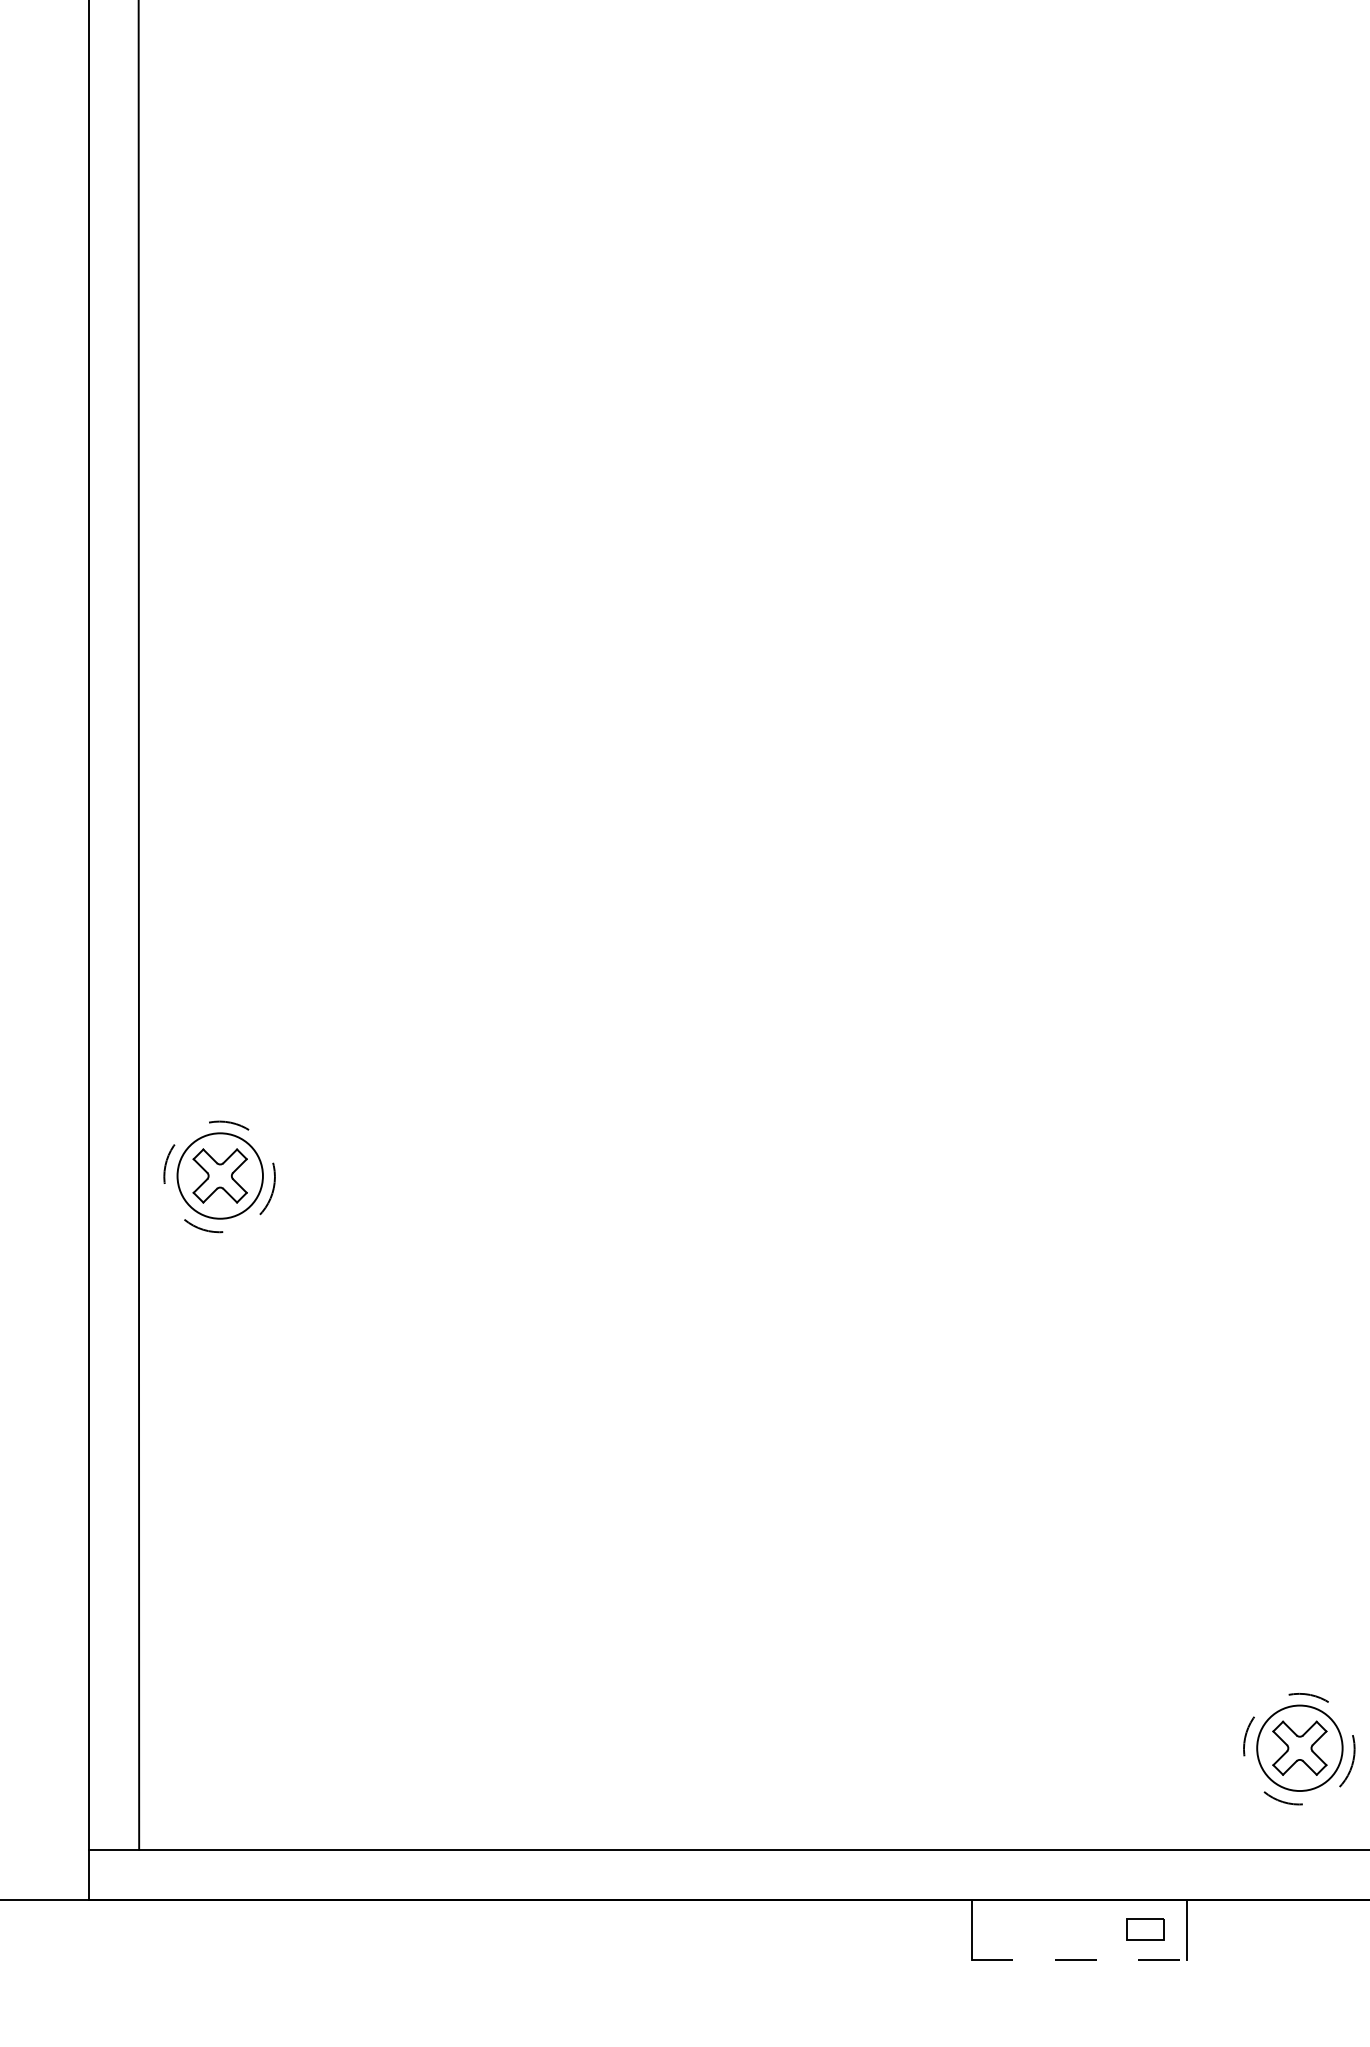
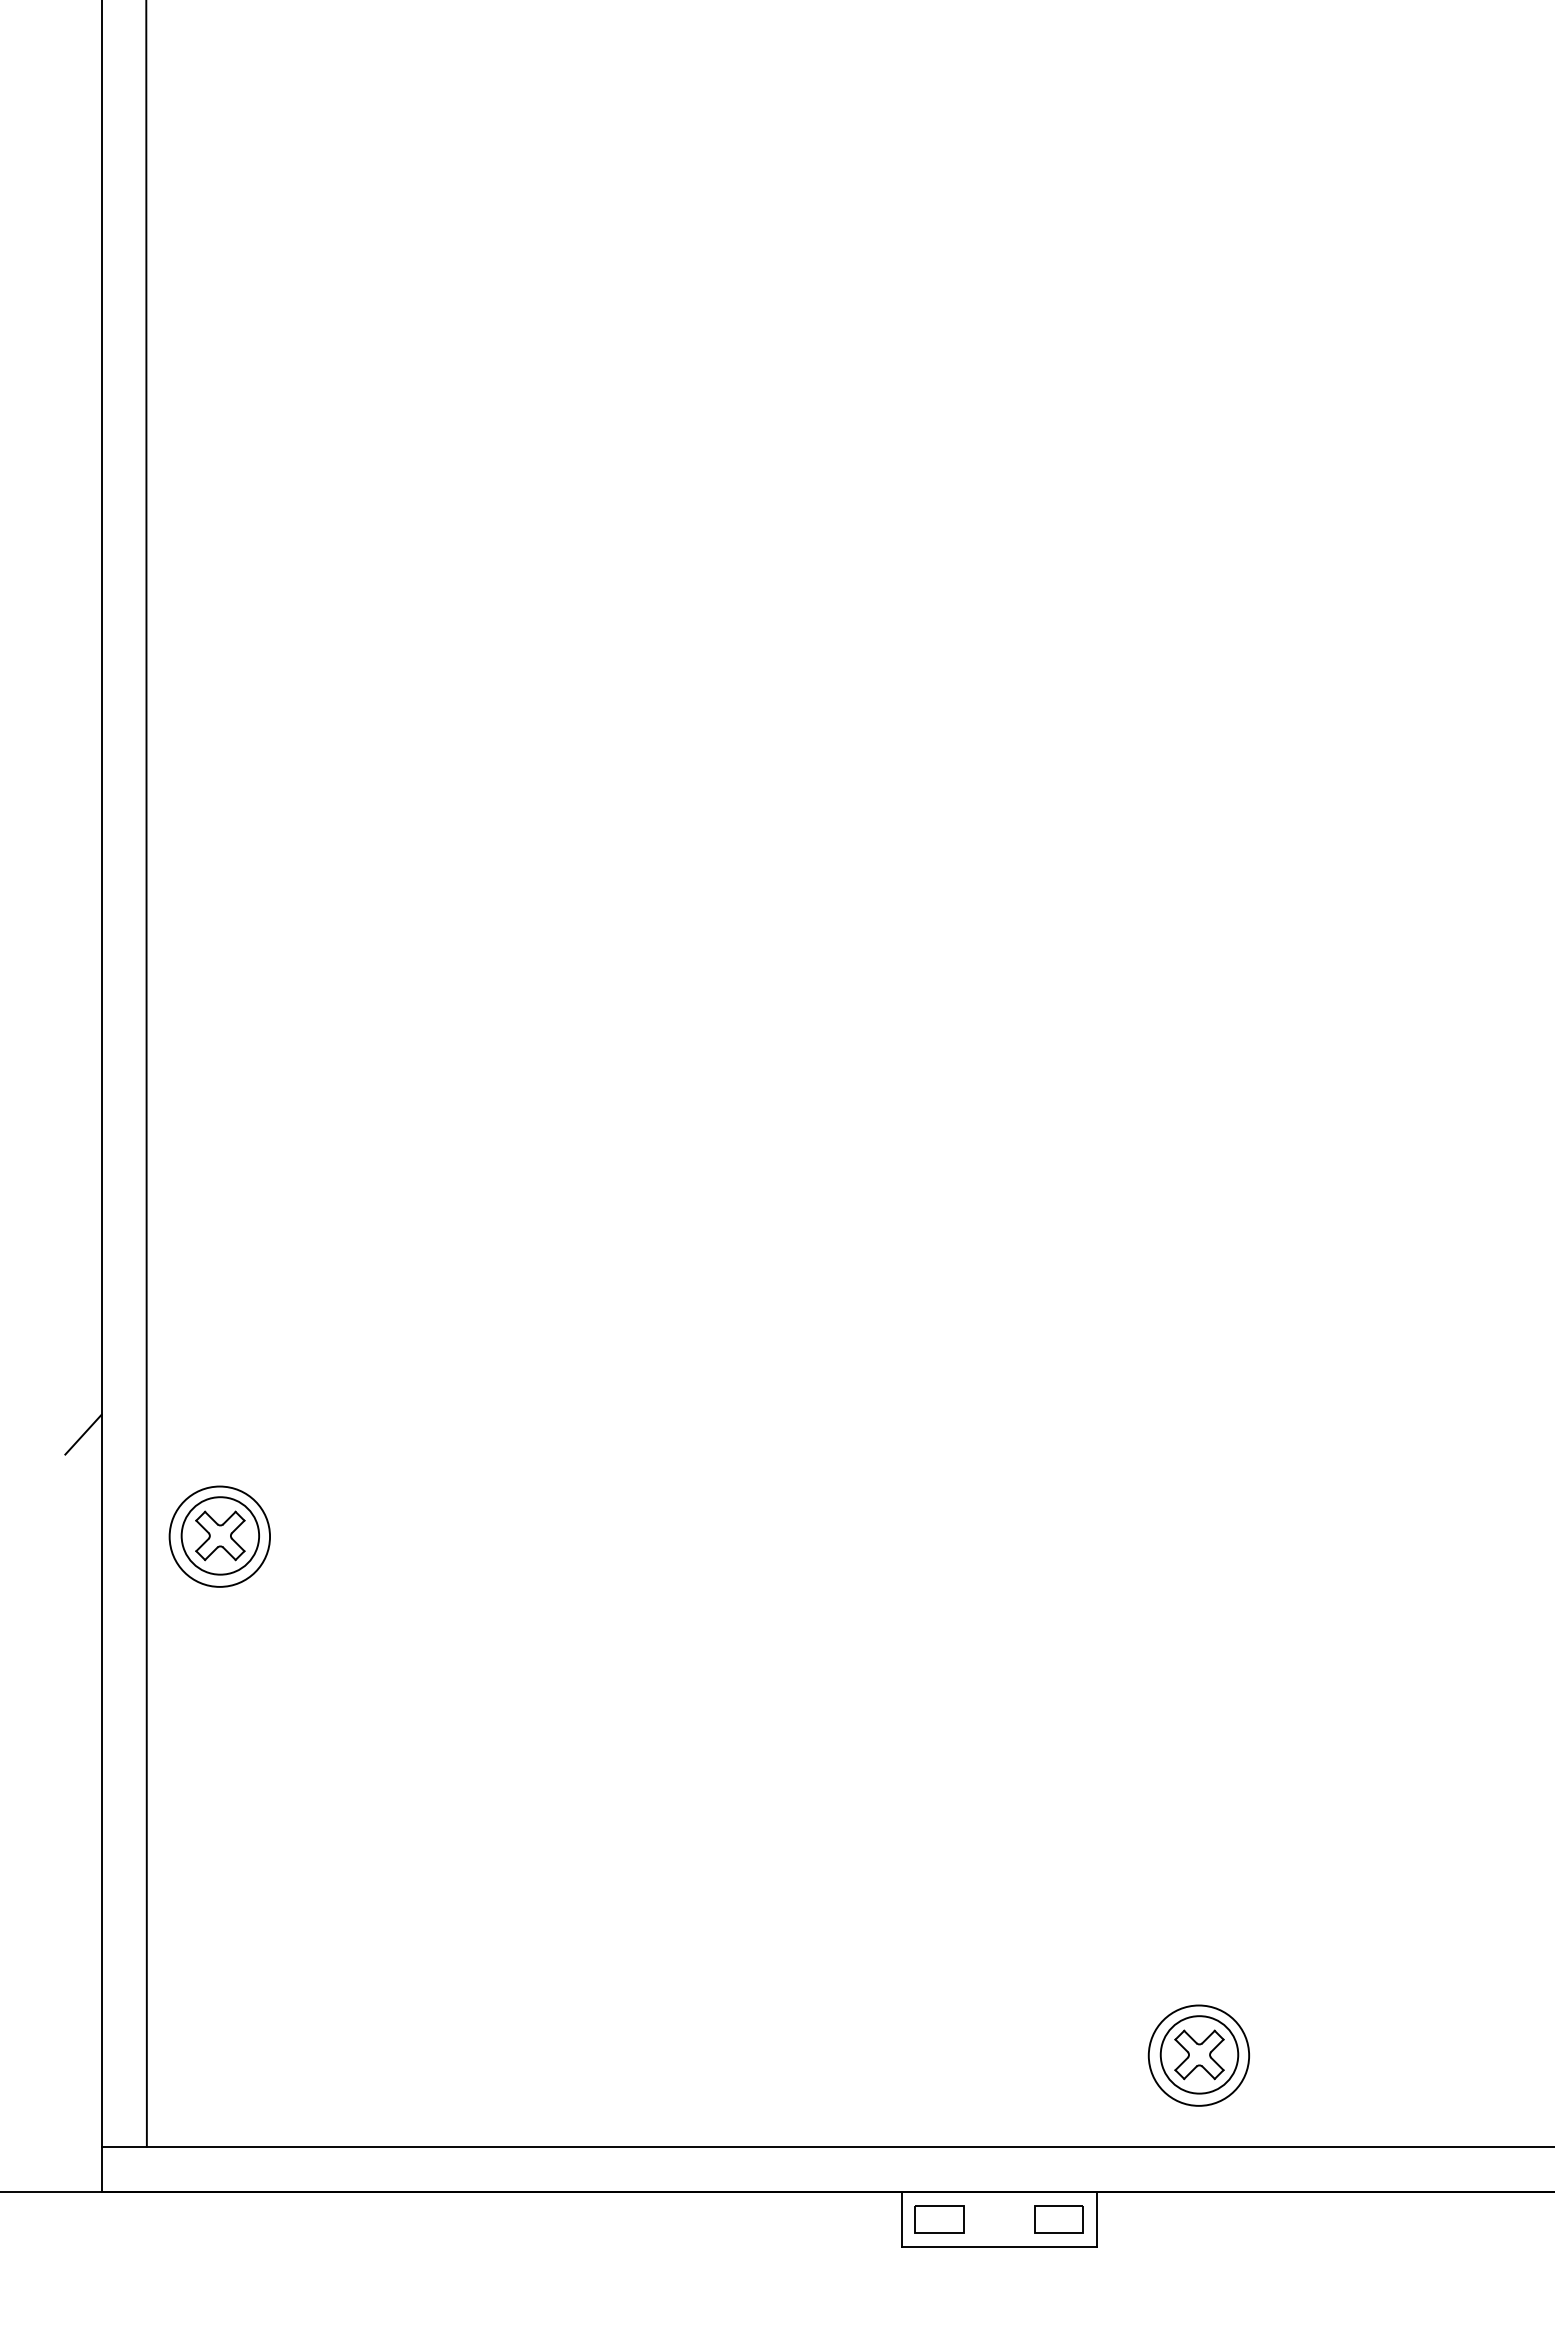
line: (69, 1064) -> (83, 1434), added
circle: (219, 1176) -> (219, 1536), dashed -> solid
circle: (1298, 1748) -> (1198, 2055), dashed -> solid
part: (1013, 1929) -> (939, 2219), added
part: (1144, 1929) -> (1058, 2219), size x1.43
line: (1079, 1959) -> (999, 2246), dashed -> solid

